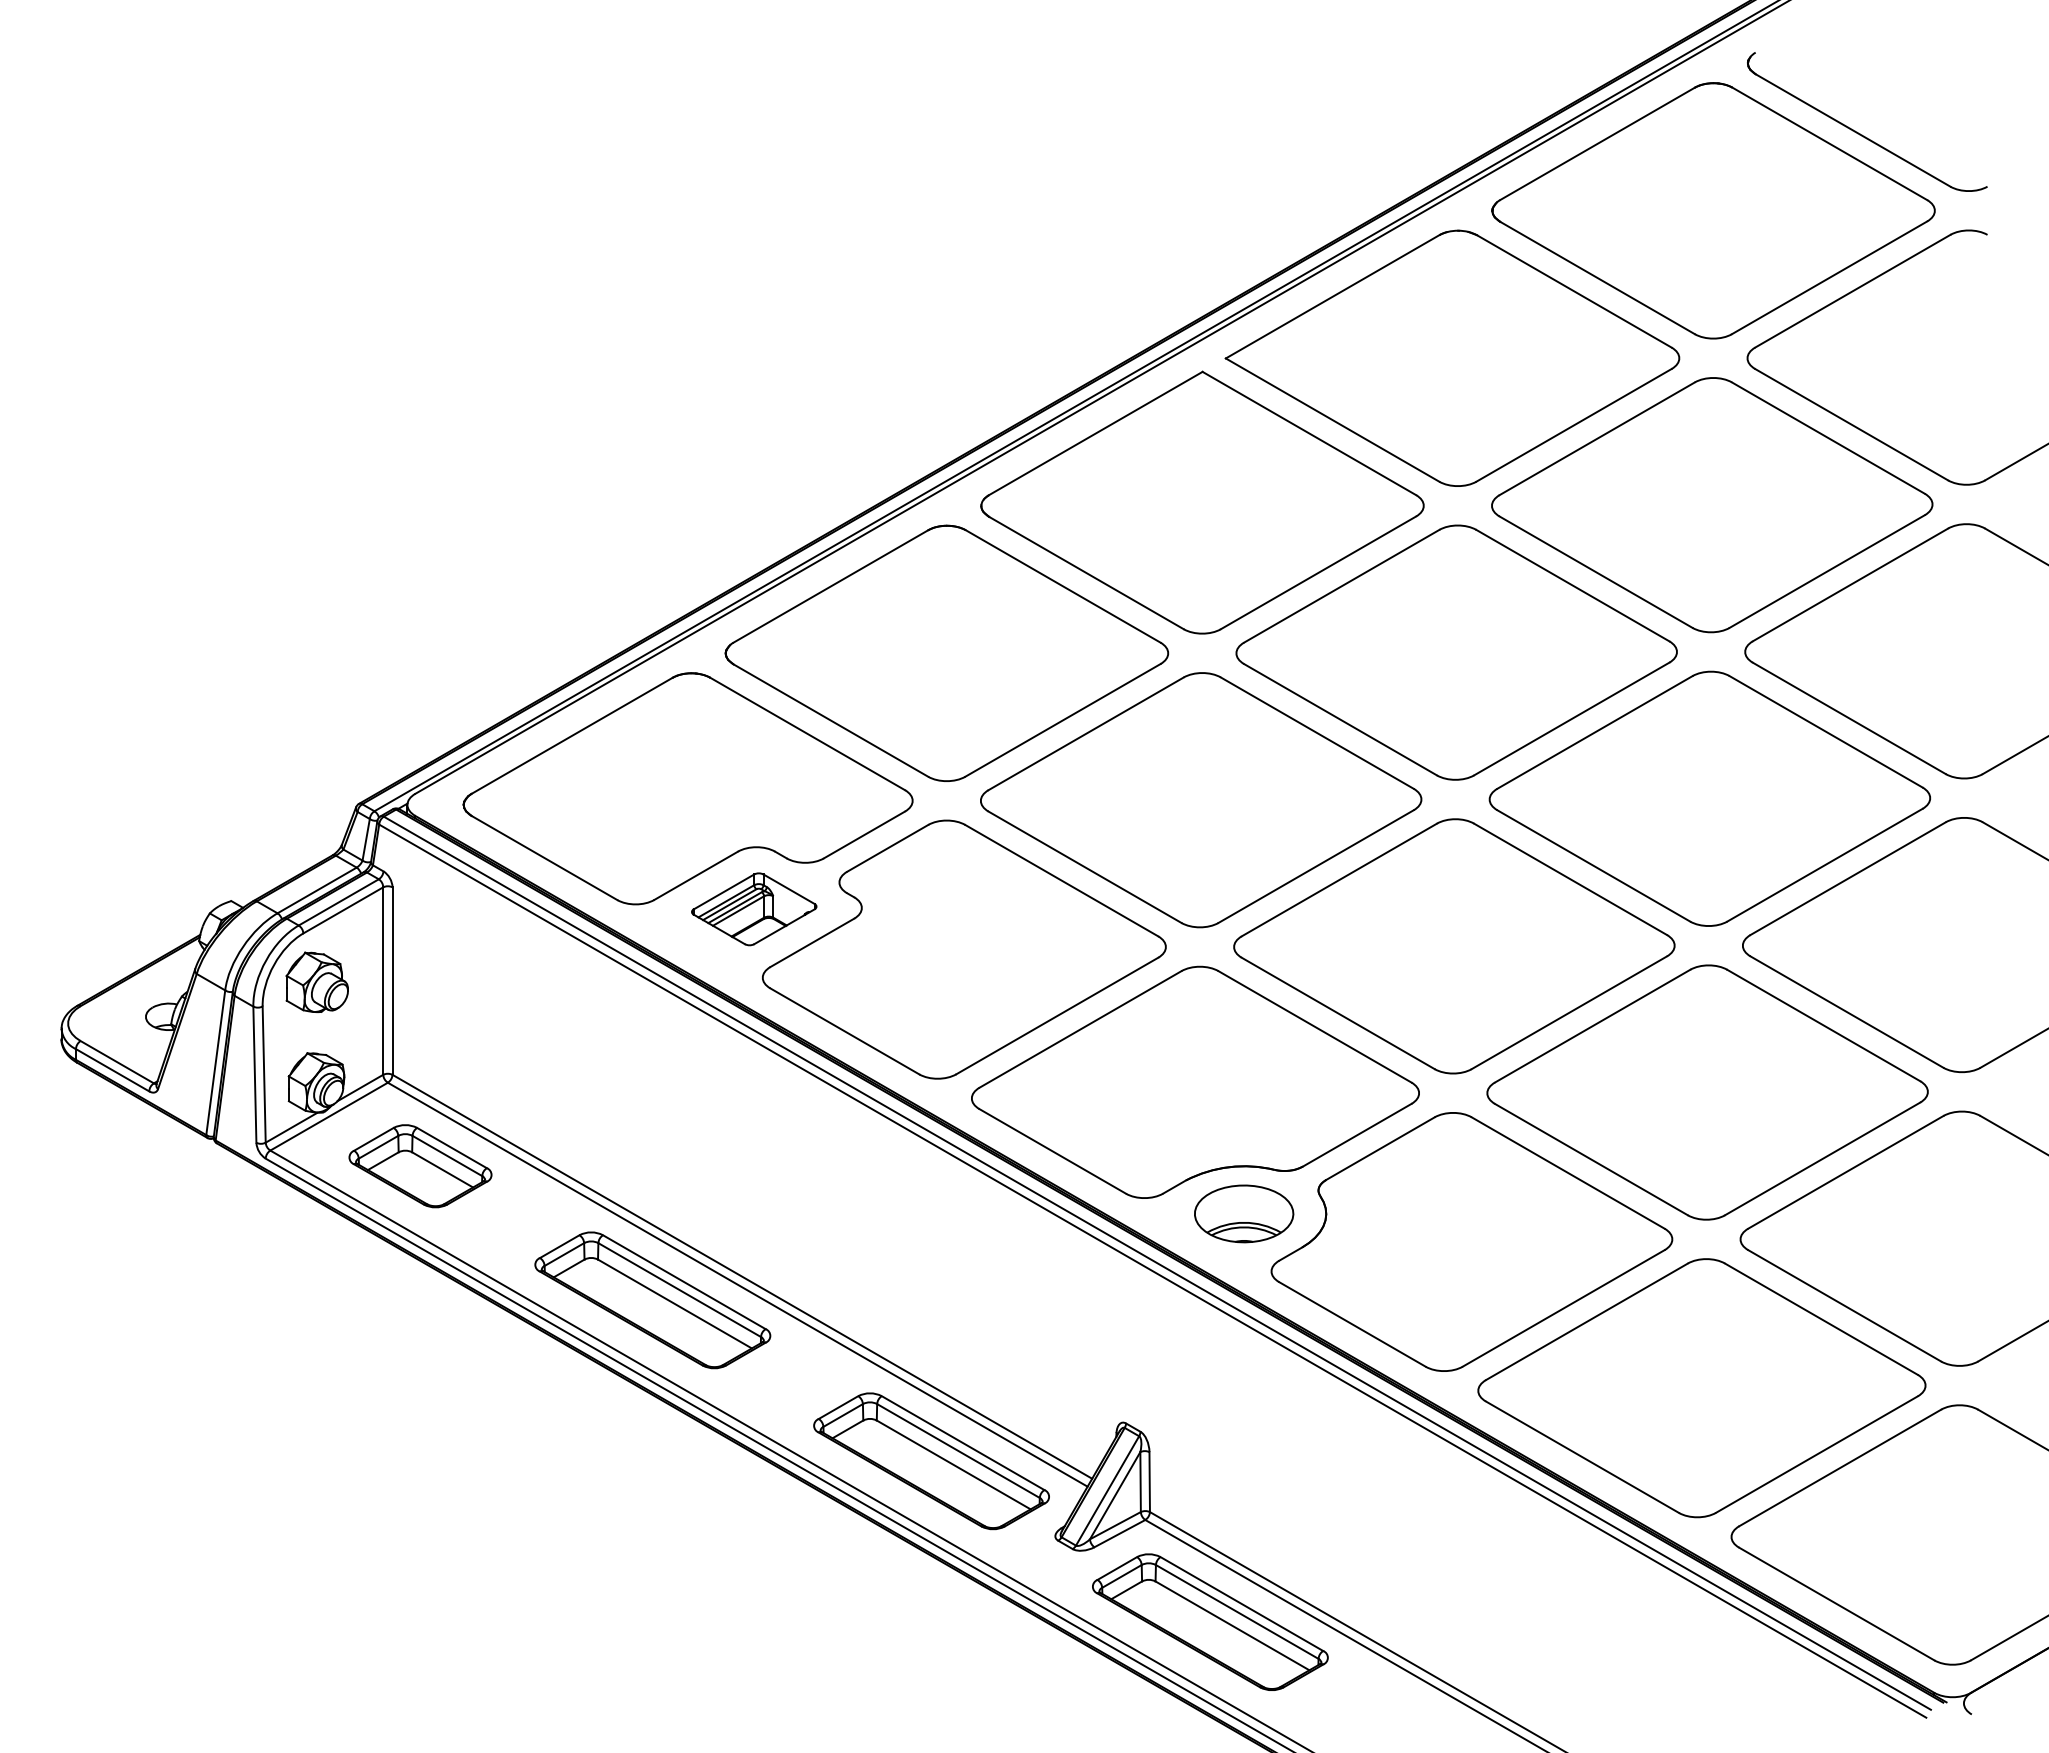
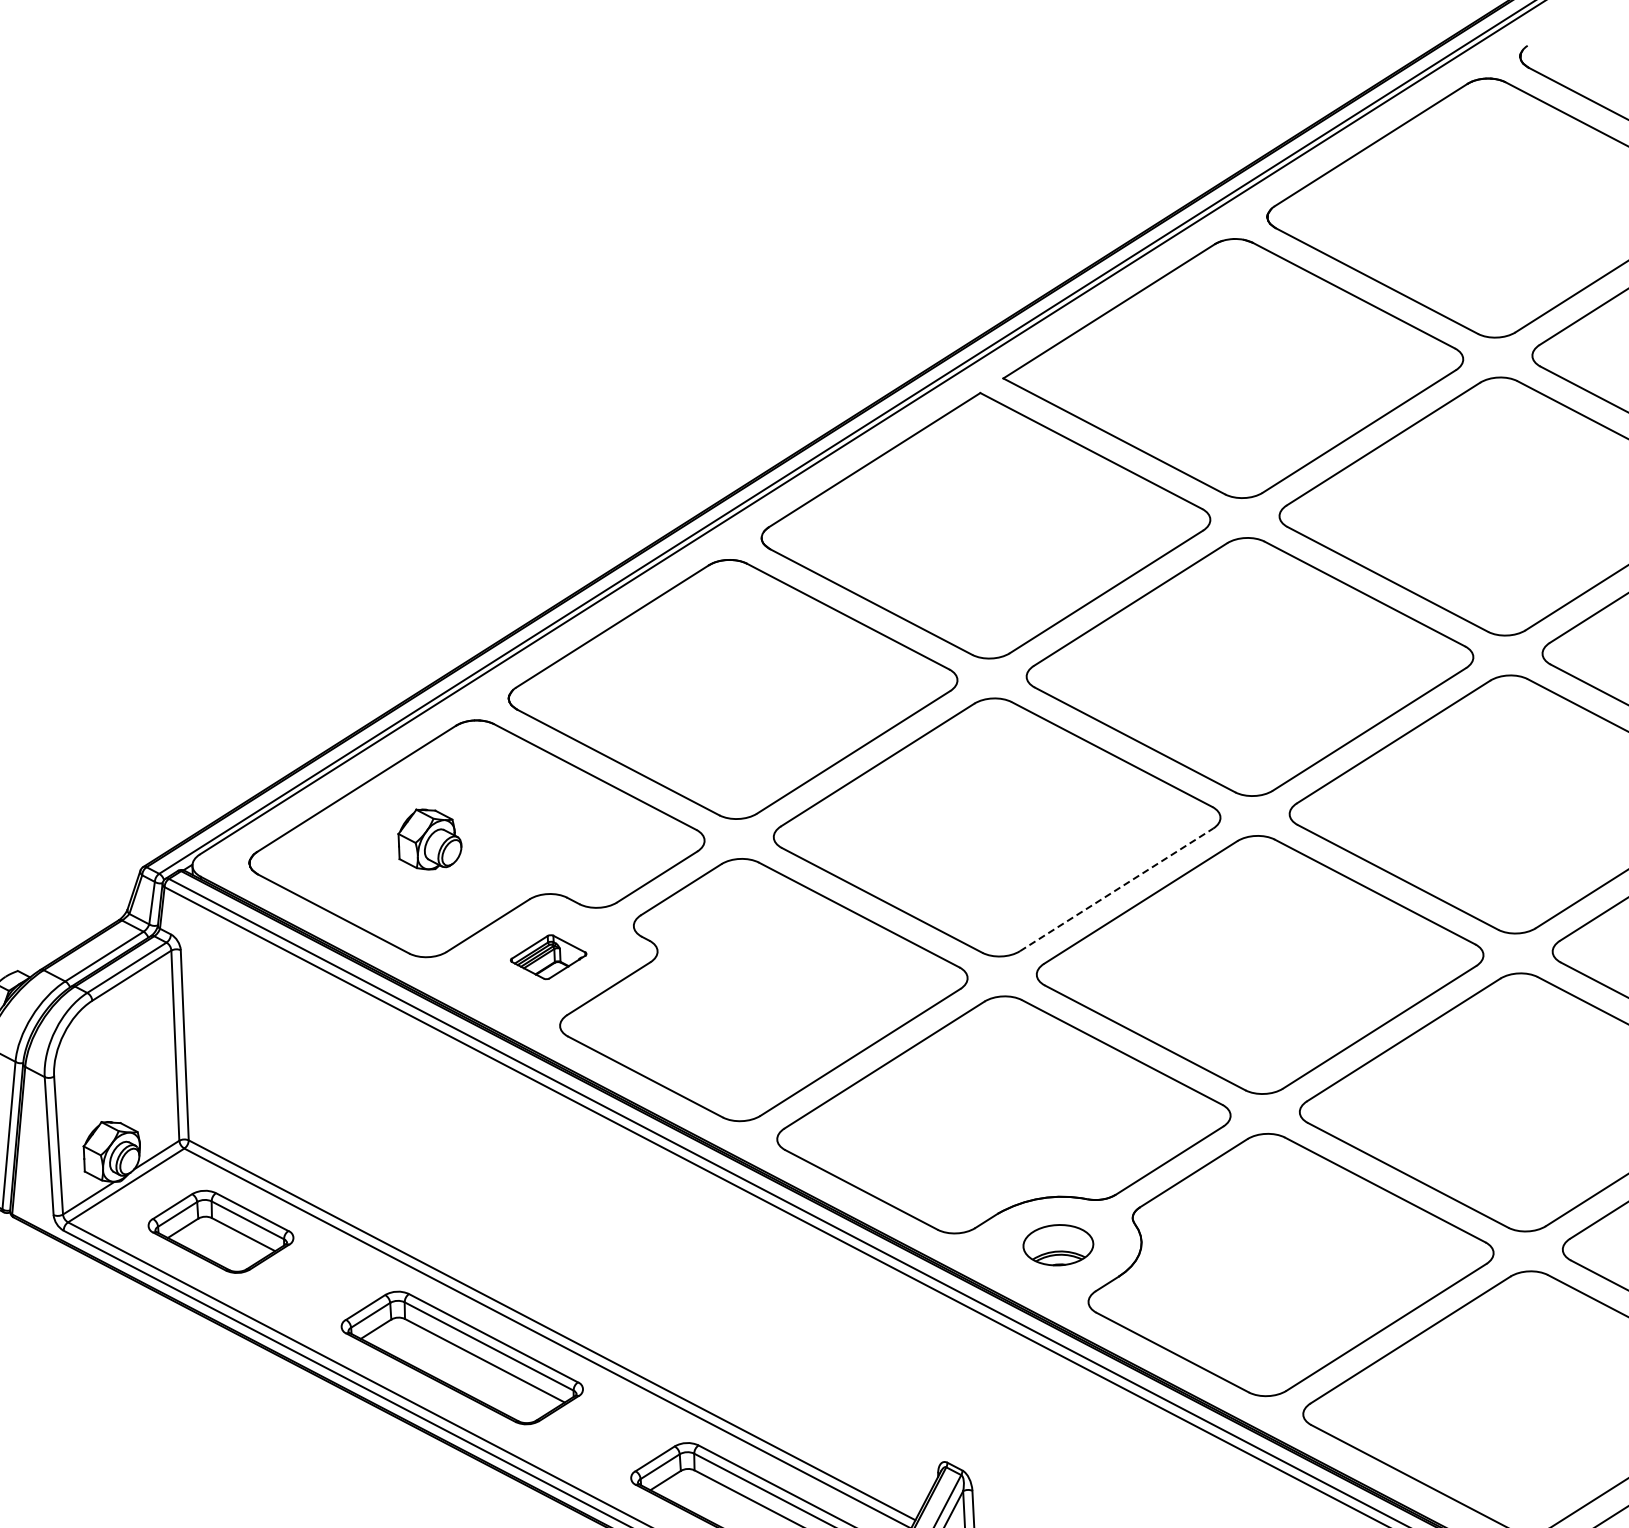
line: (1316, 866) -> (1116, 889), solid -> dashed
part: (754, 909) -> (548, 957), size x0.6
part: (316, 981) -> (429, 838), moved
part: (1244, 1213) -> (1058, 1244), size x0.7

